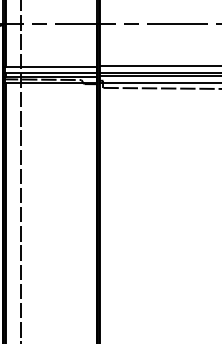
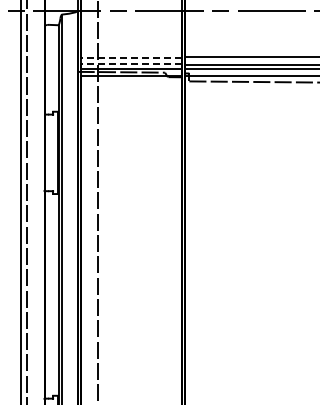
line: (51, 66) -> (131, 57), solid -> dashed
line: (51, 72) -> (131, 64), solid -> dashed

